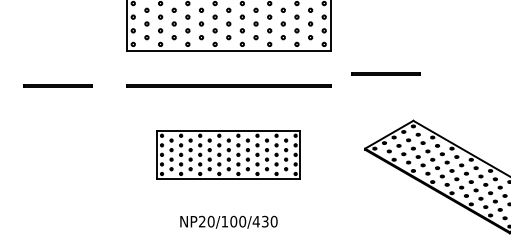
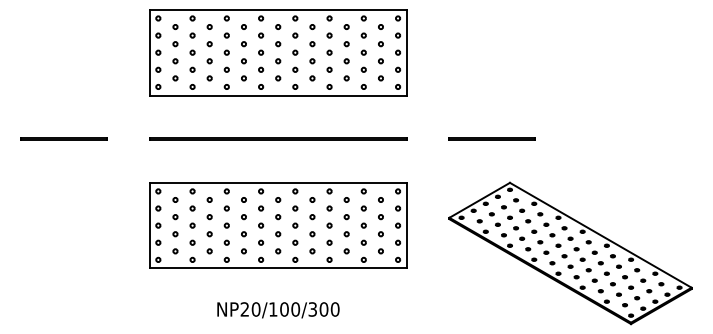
line: (385, 73) -> (491, 138), moved
part: (229, 154) -> (278, 225), size x1.43
text: (260, 221) -> (318, 309), NP20/100/430 -> NP20/100/300

